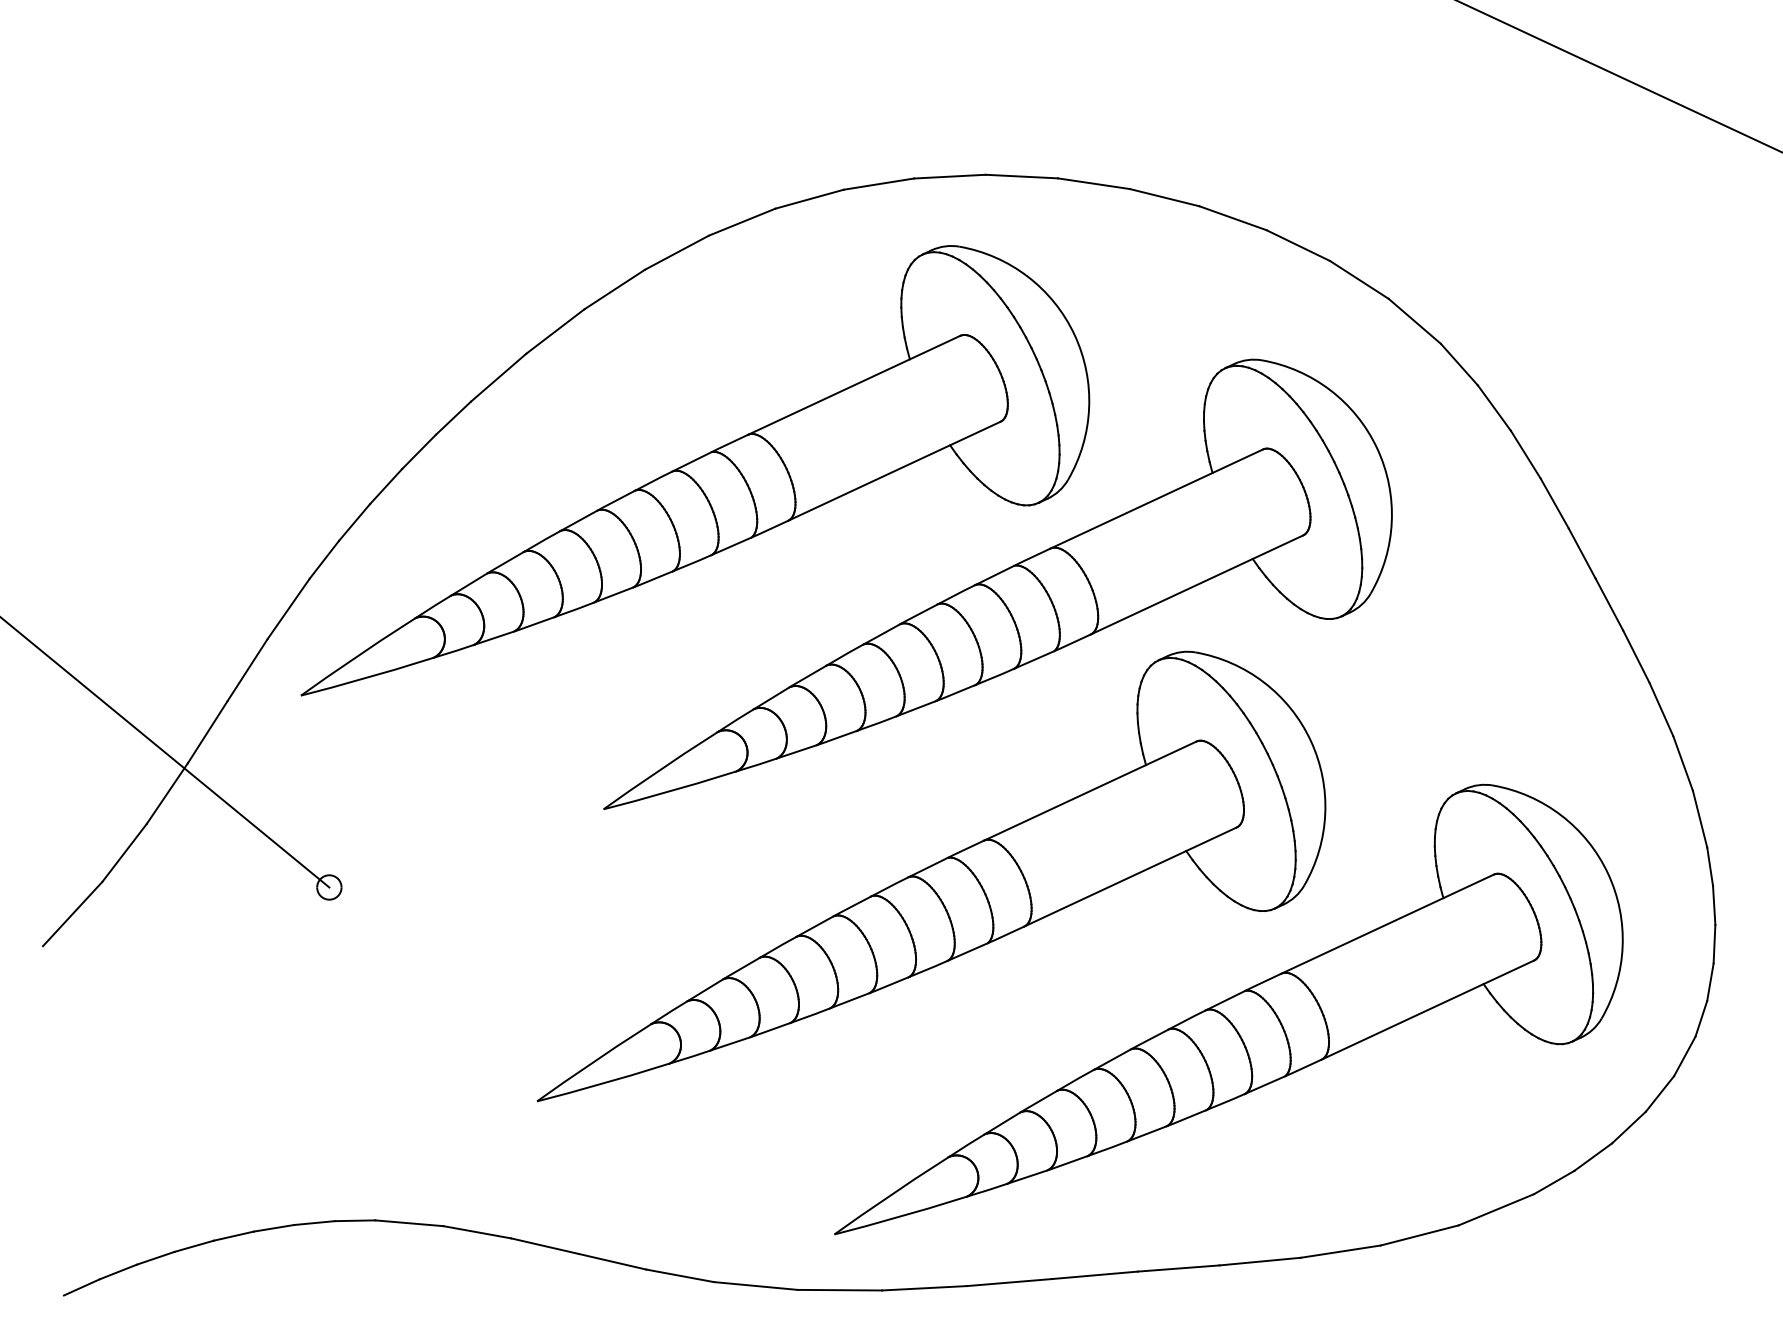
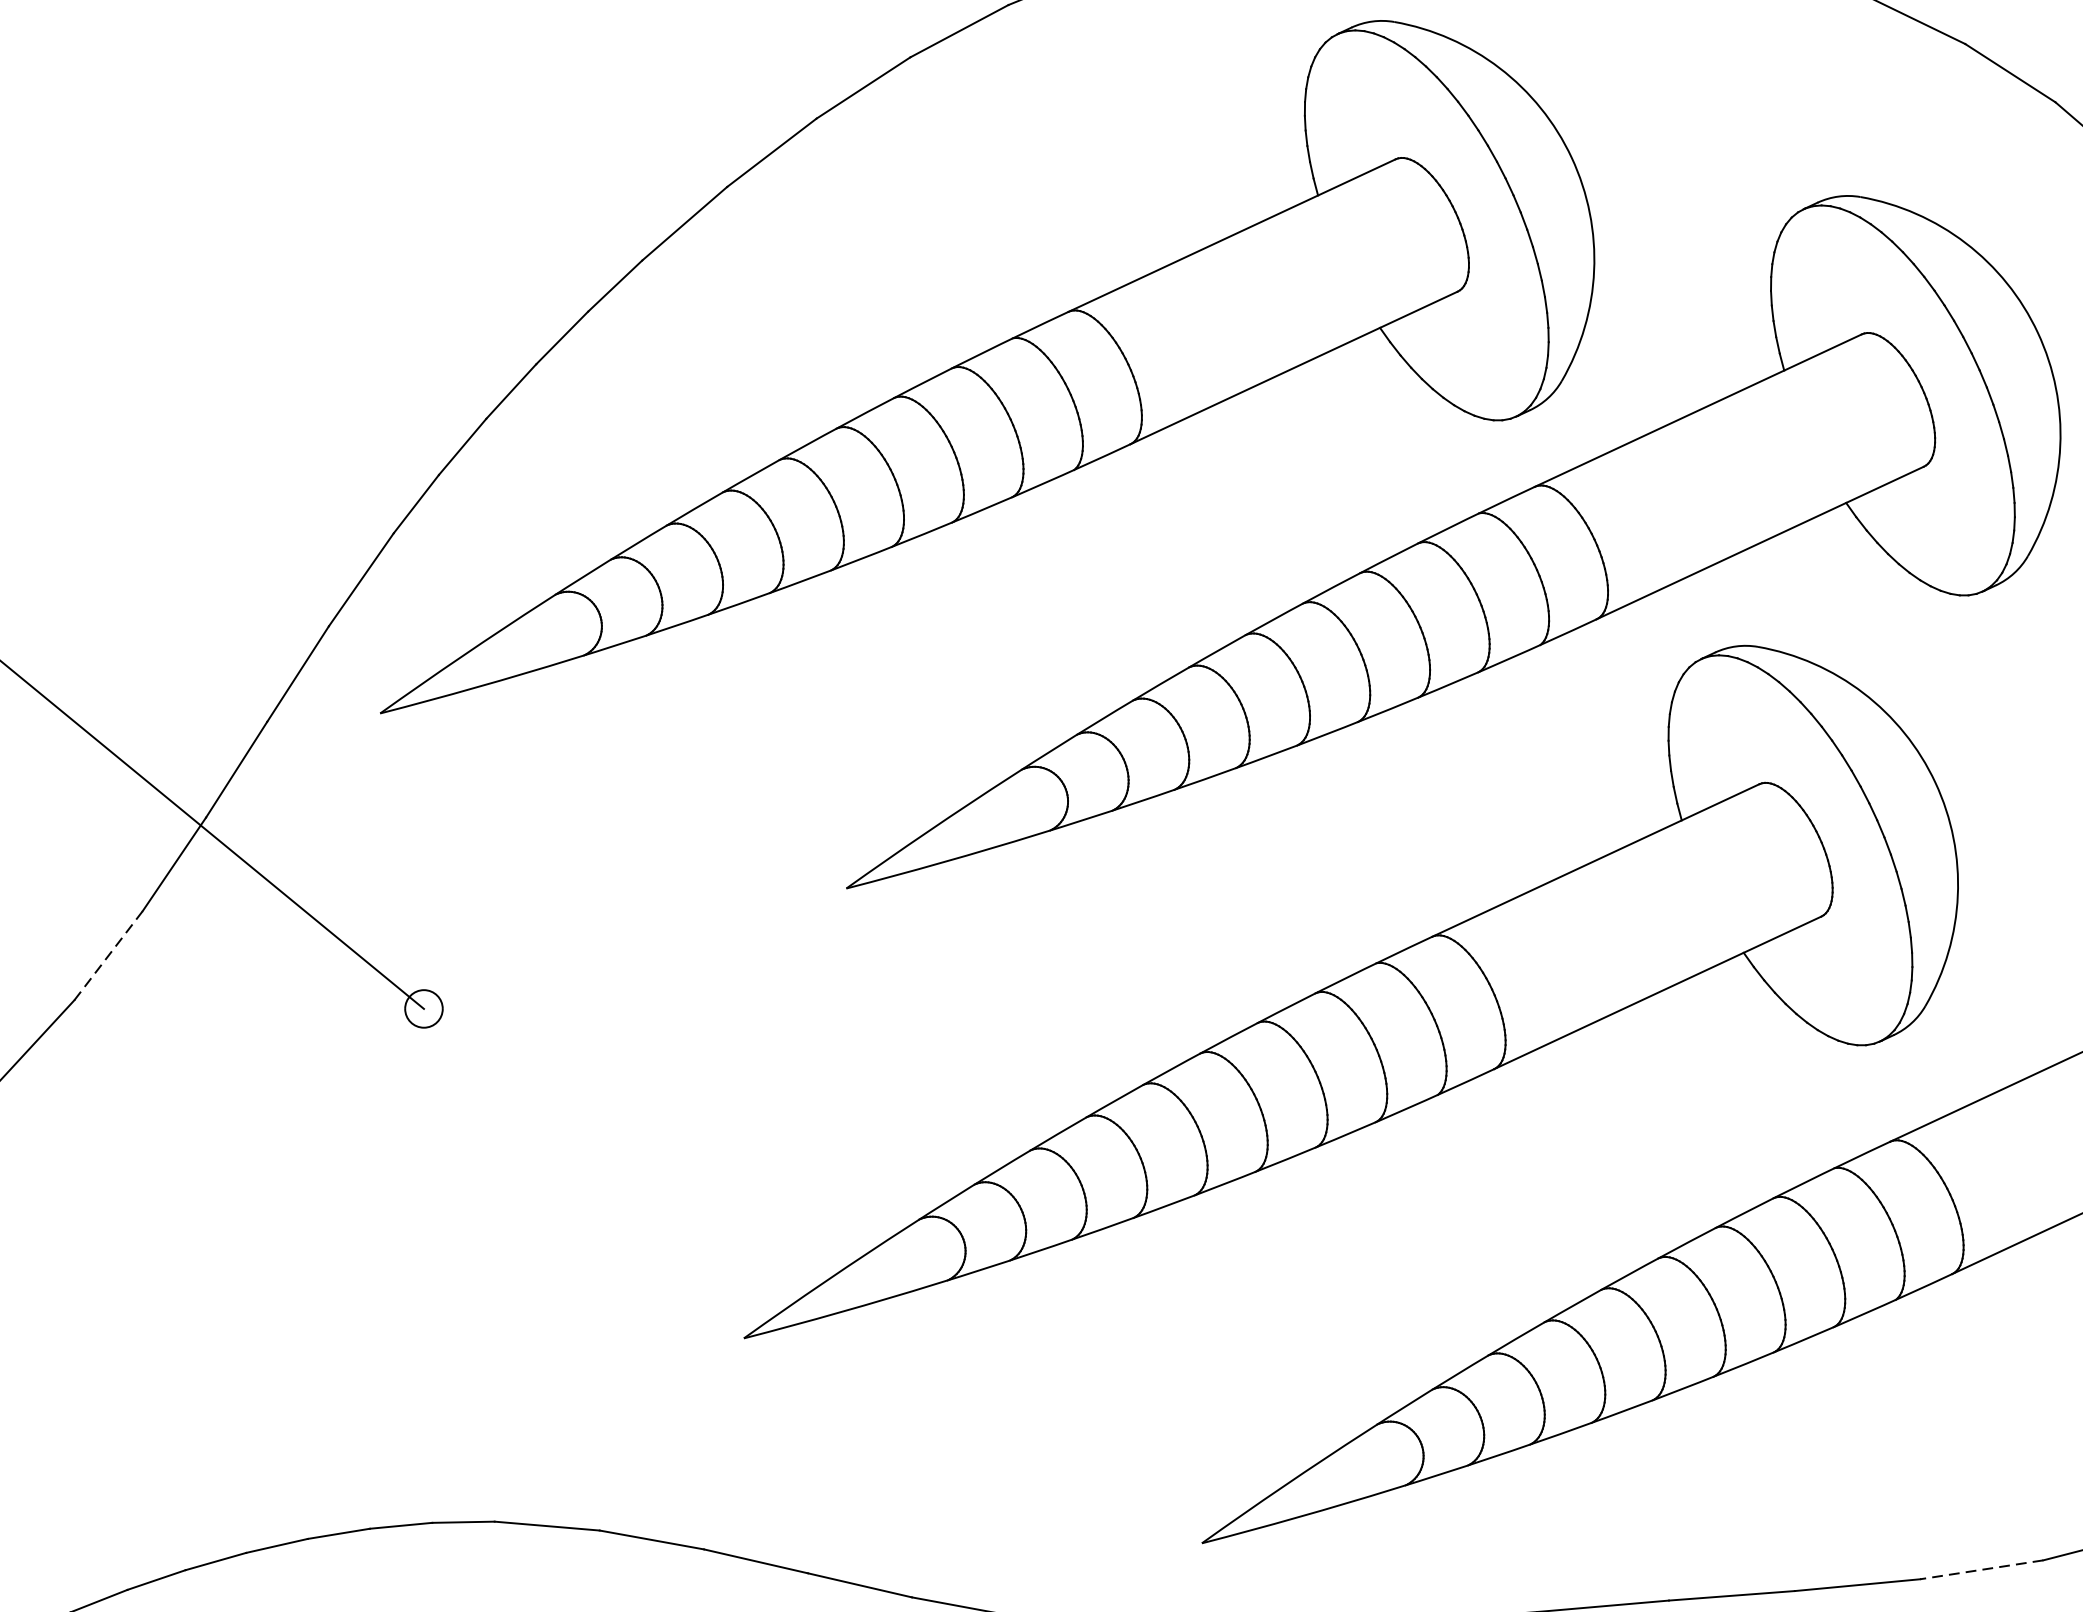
line: (124, 852) -> (108, 955), solid -> dashed
line: (1340, 1251) -> (1981, 1569), solid -> dashed

